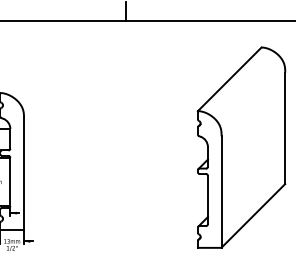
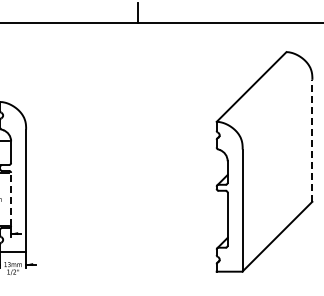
line: (285, 128) -> (312, 140), solid -> dashed
line: (10, 181) -> (11, 198), solid -> dashed

